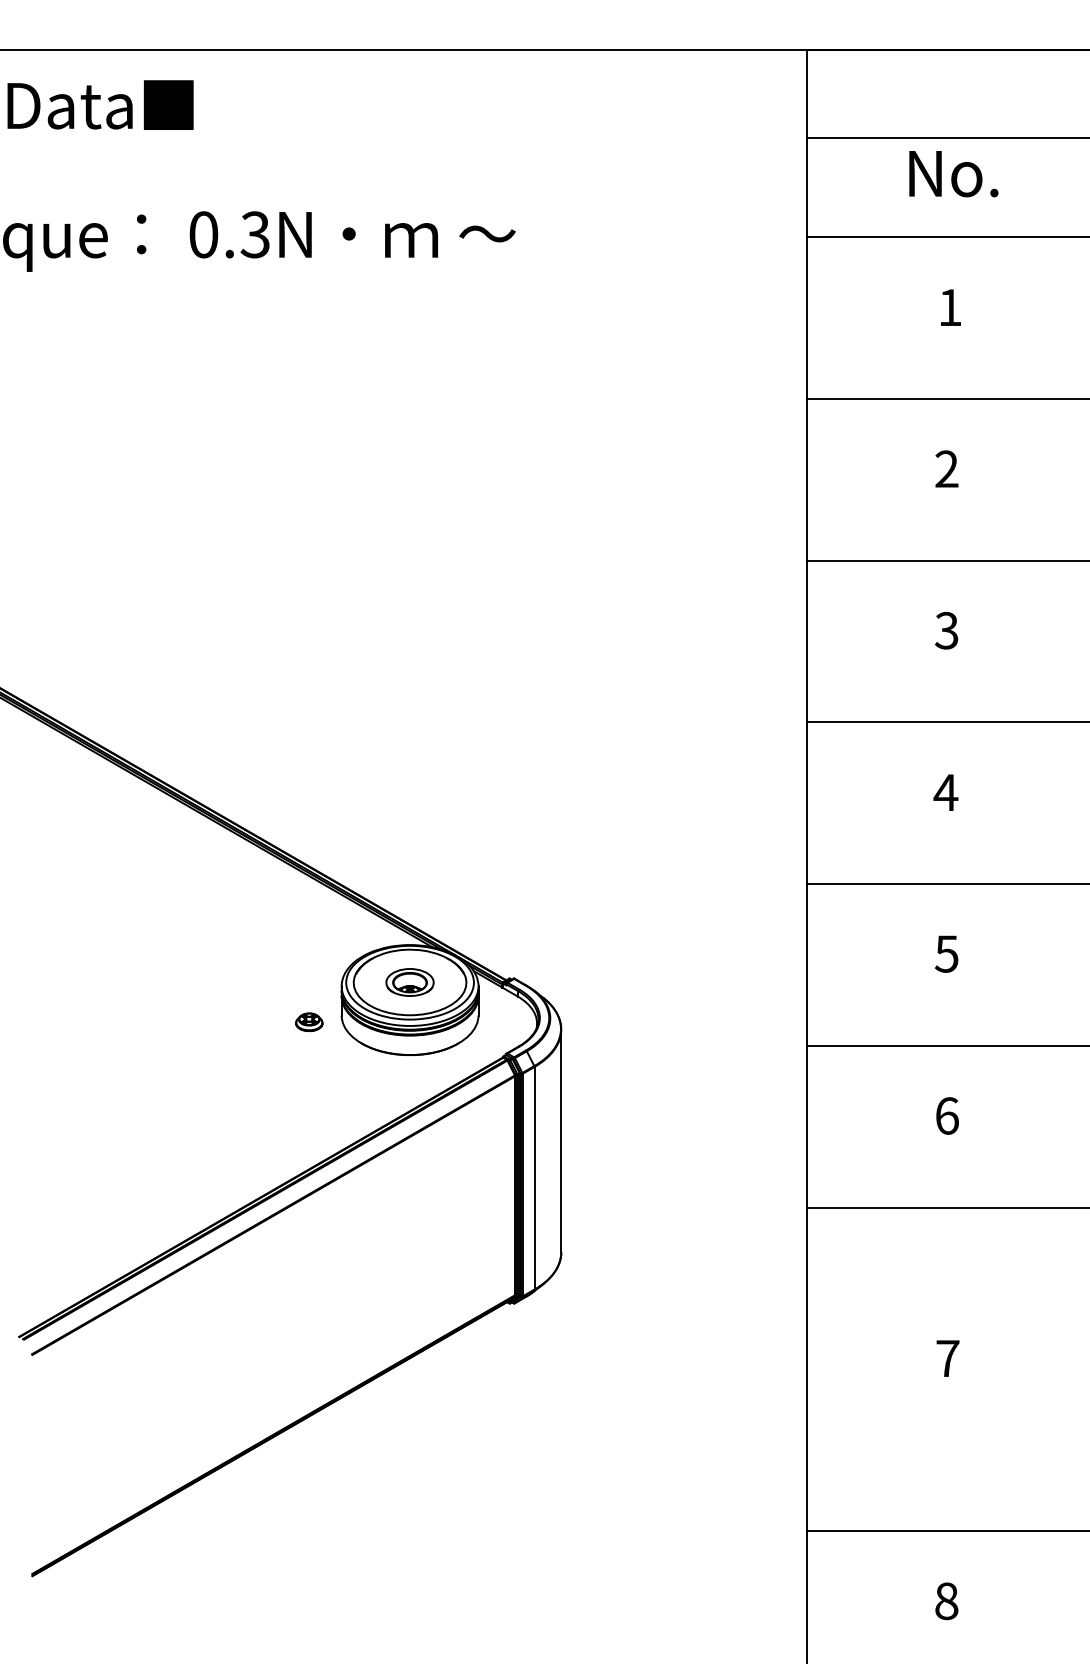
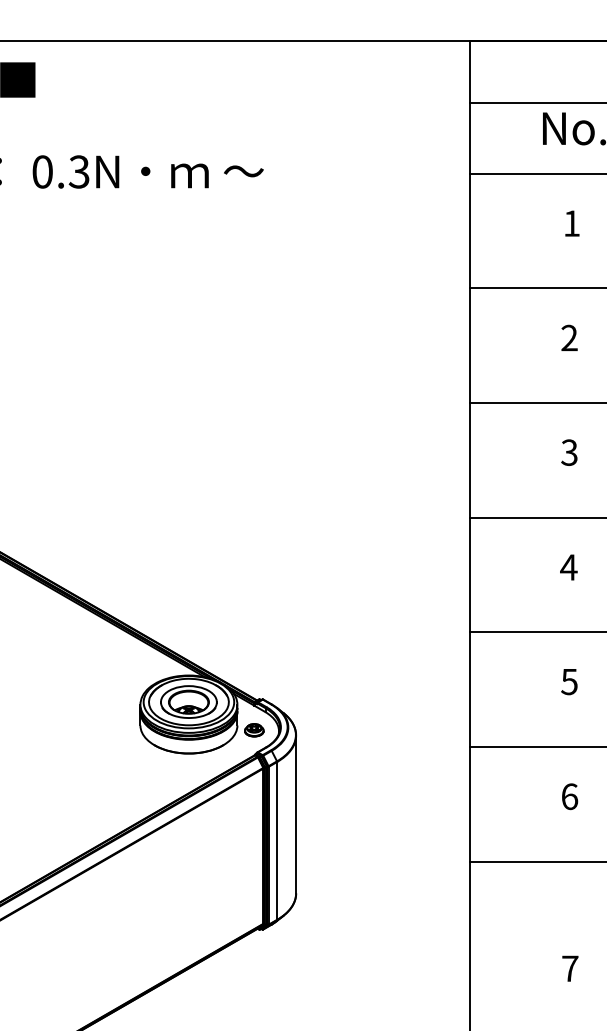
part: (409, 982) -> (188, 702), size x1.67
part: (309, 1021) -> (254, 729), moved

